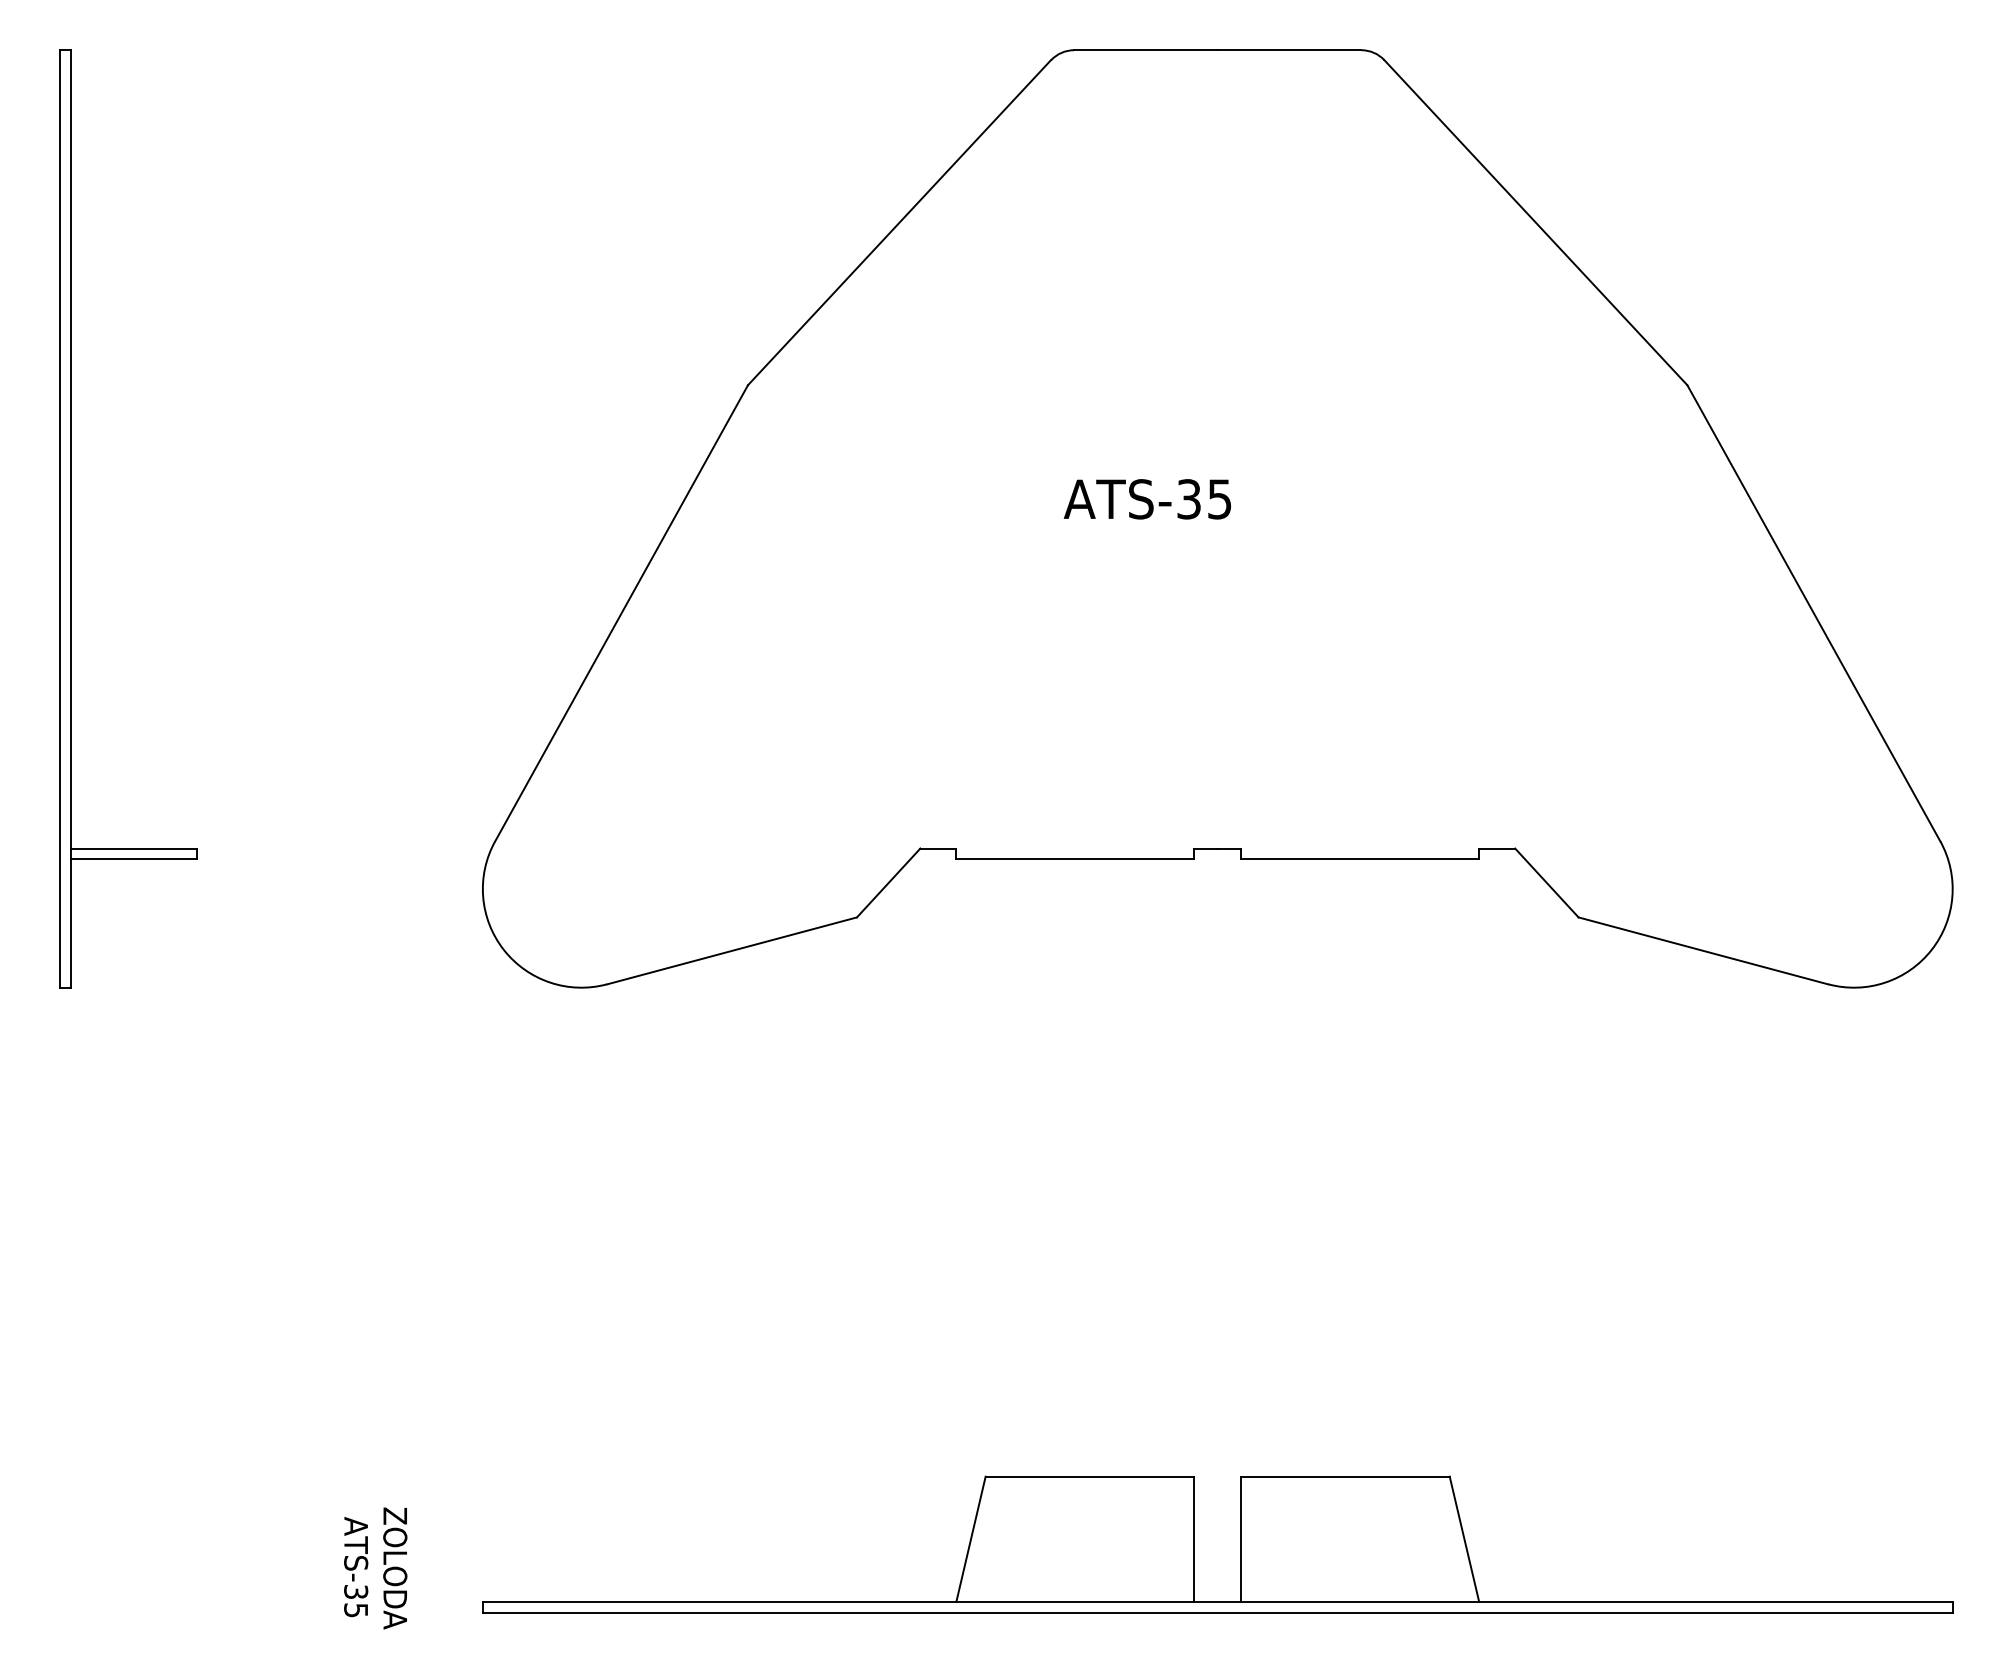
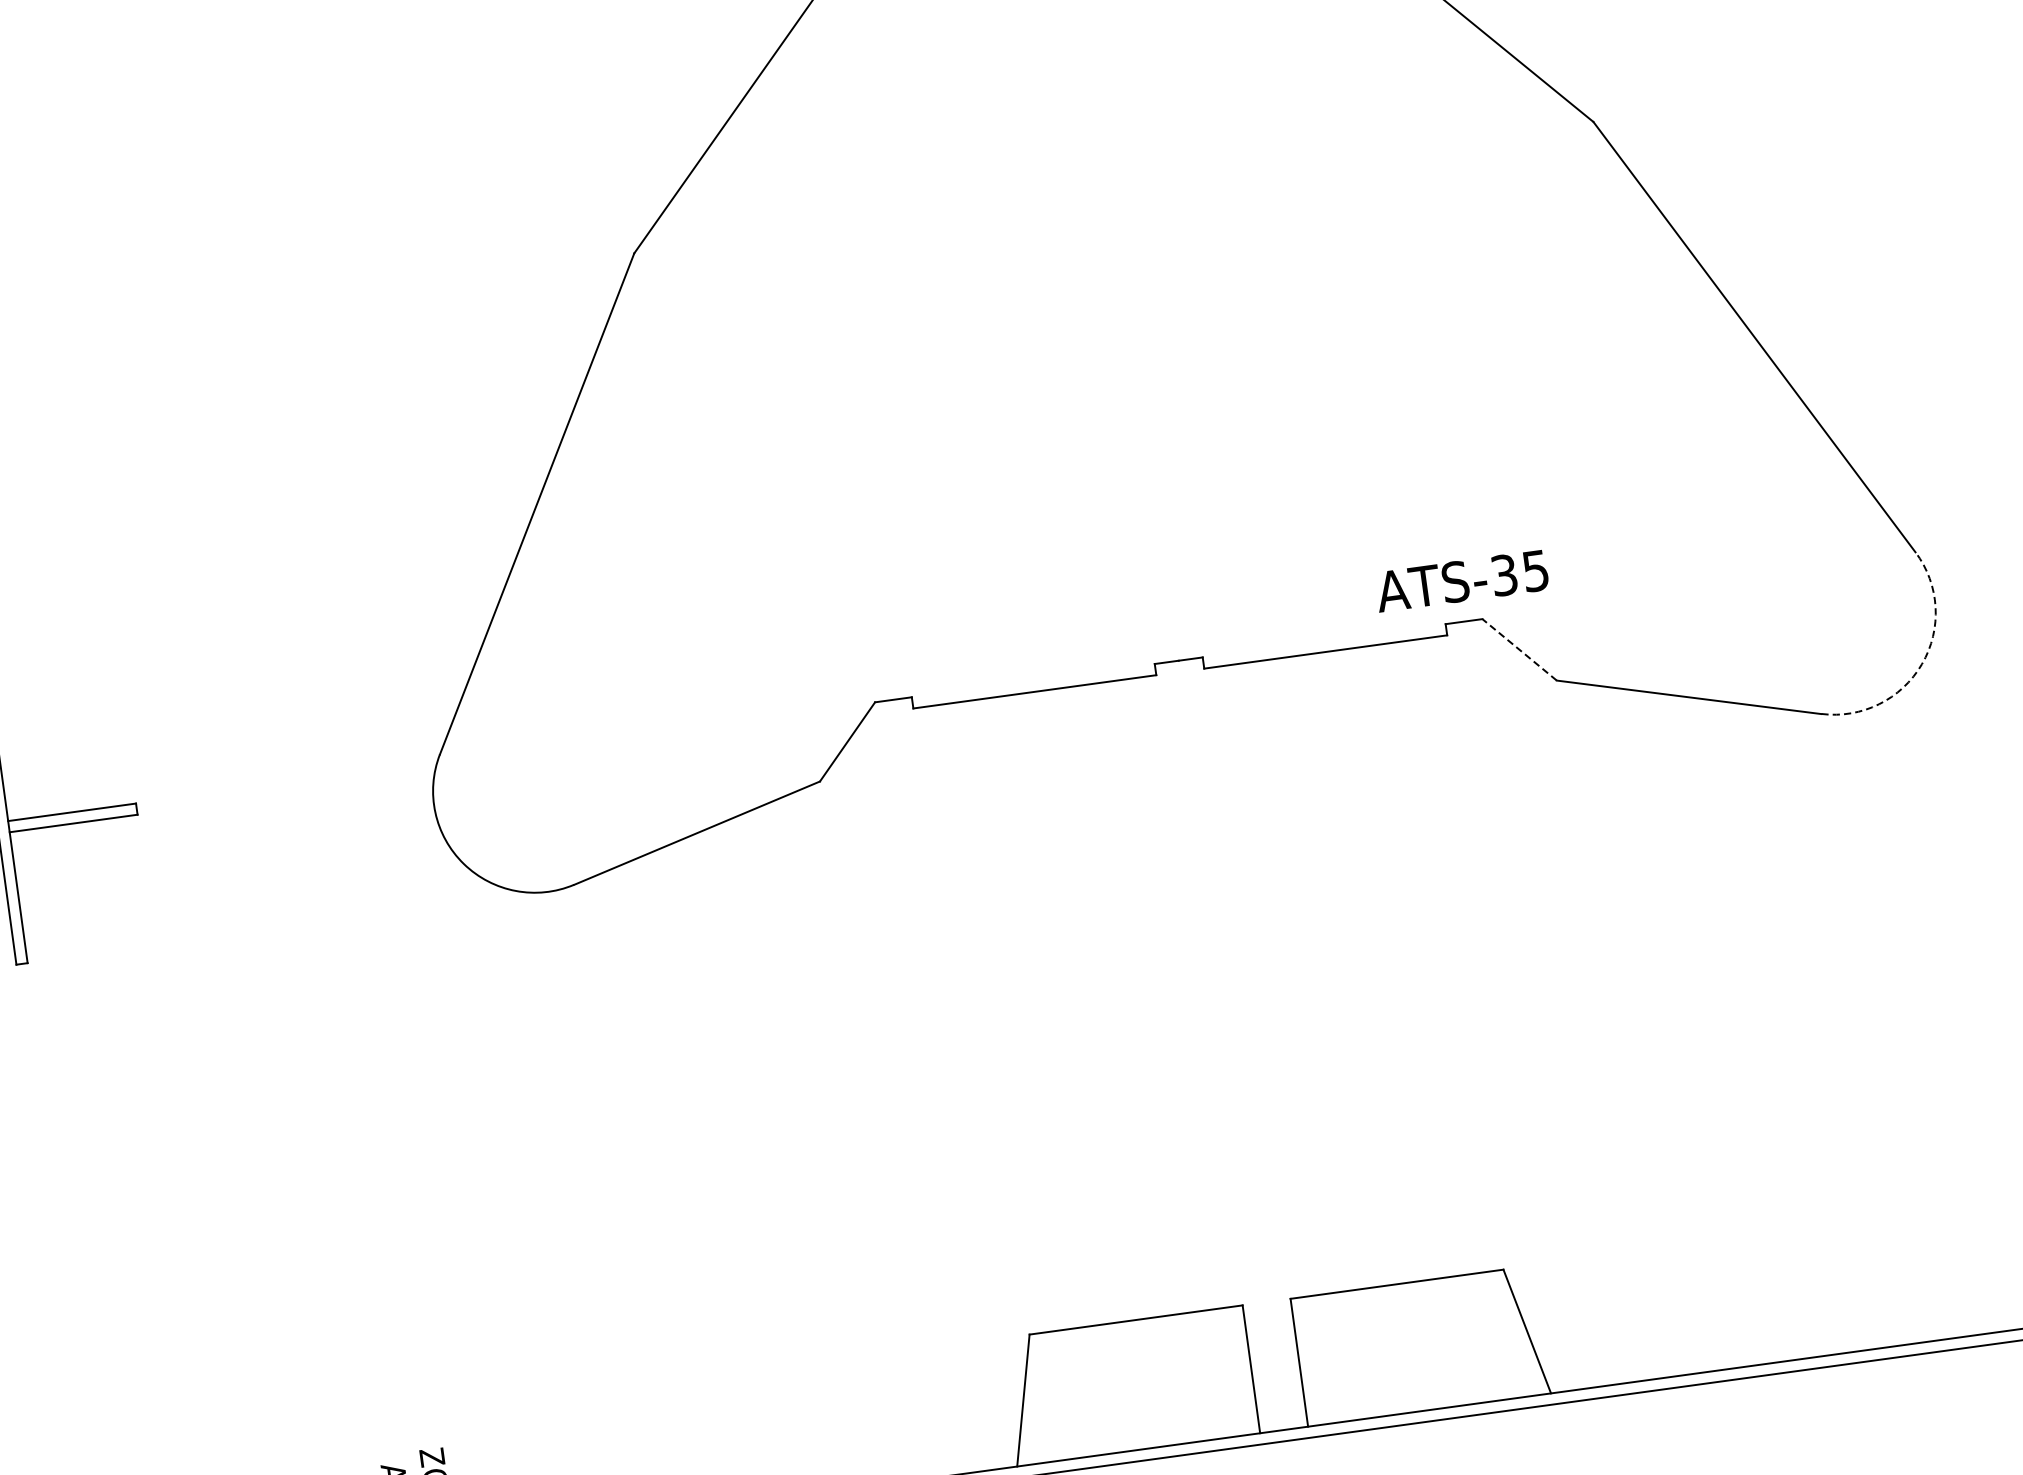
text: (1146, 499) -> (1460, 581), moved
line: (1546, 882) -> (1519, 649), solid -> dashed
arc: (1931, 949) -> (1921, 663), solid -> dashed

